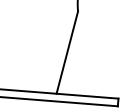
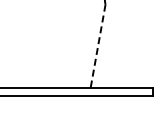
line: (66, 53) -> (97, 47), solid -> dashed

